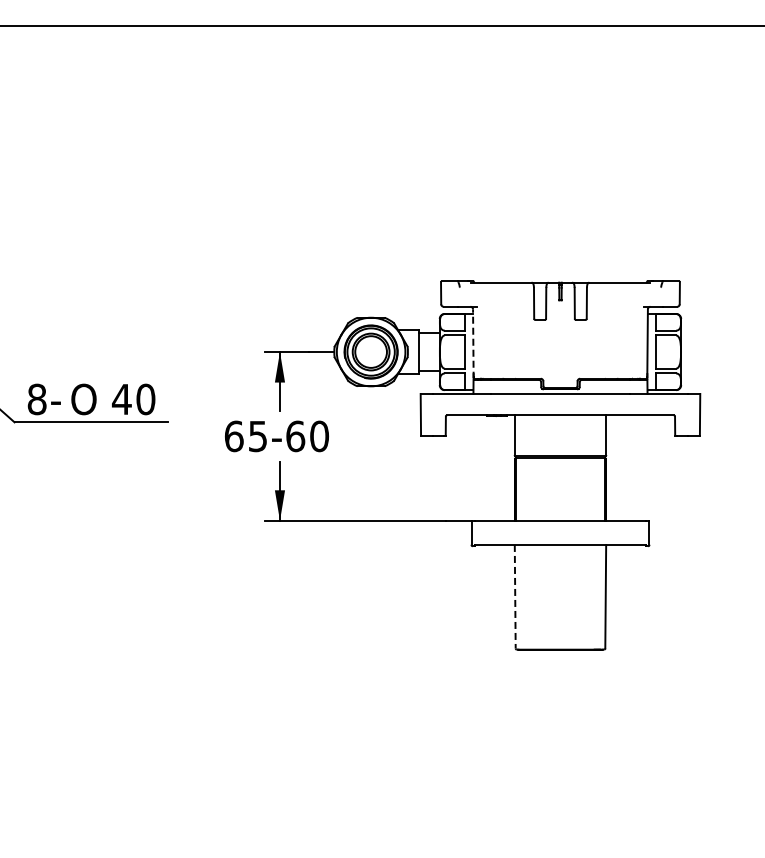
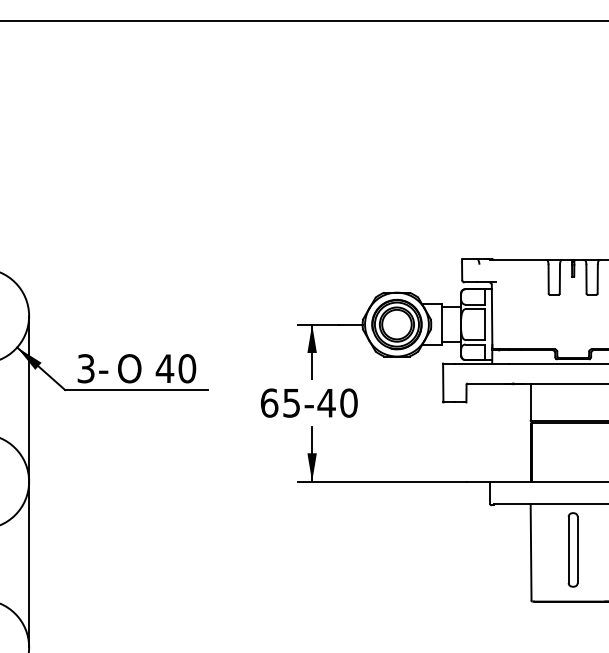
line: (473, 344) -> (492, 317), dashed -> solid
text: (36, 399) -> (85, 368), 8- -> 3-
text: (295, 436) -> (326, 403), 65-60 -> 65-40
part: (560, 593) -> (573, 549), added
line: (515, 596) -> (531, 552), dashed -> solid

